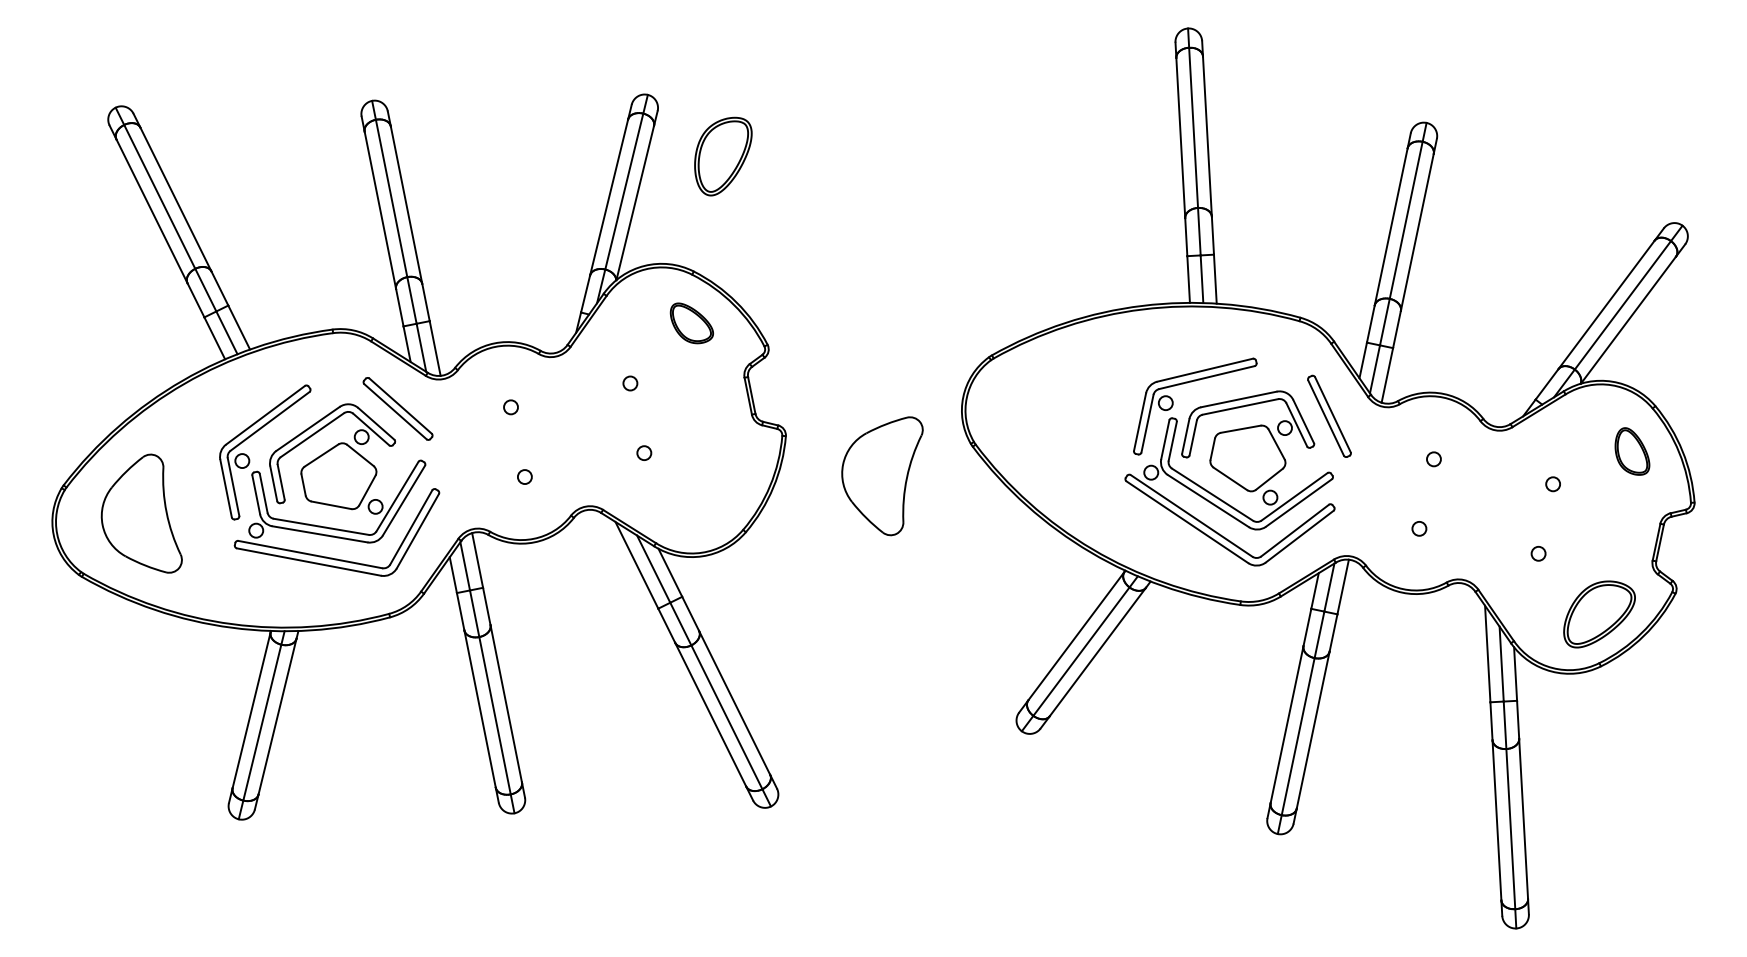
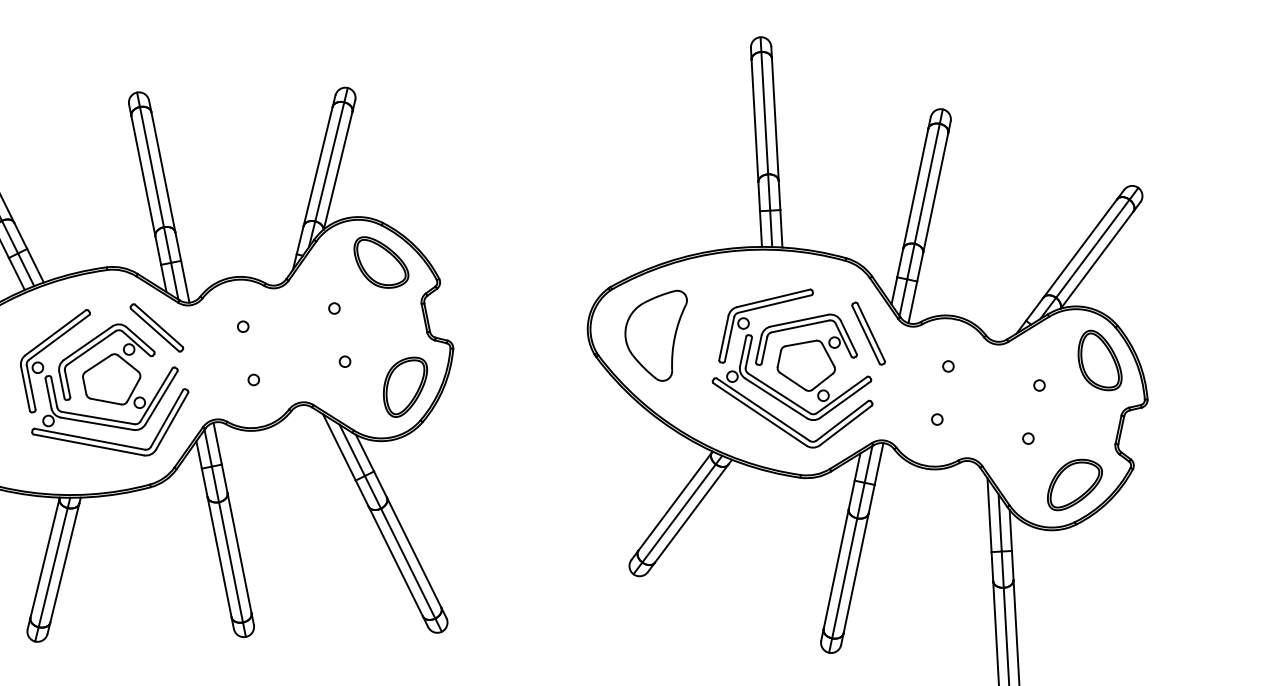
part: (723, 156) -> (405, 387), moved
part: (691, 323) -> (381, 262), size x1.67
part: (1632, 451) -> (1100, 360), size x1.67
part: (882, 476) -> (656, 336), moved

